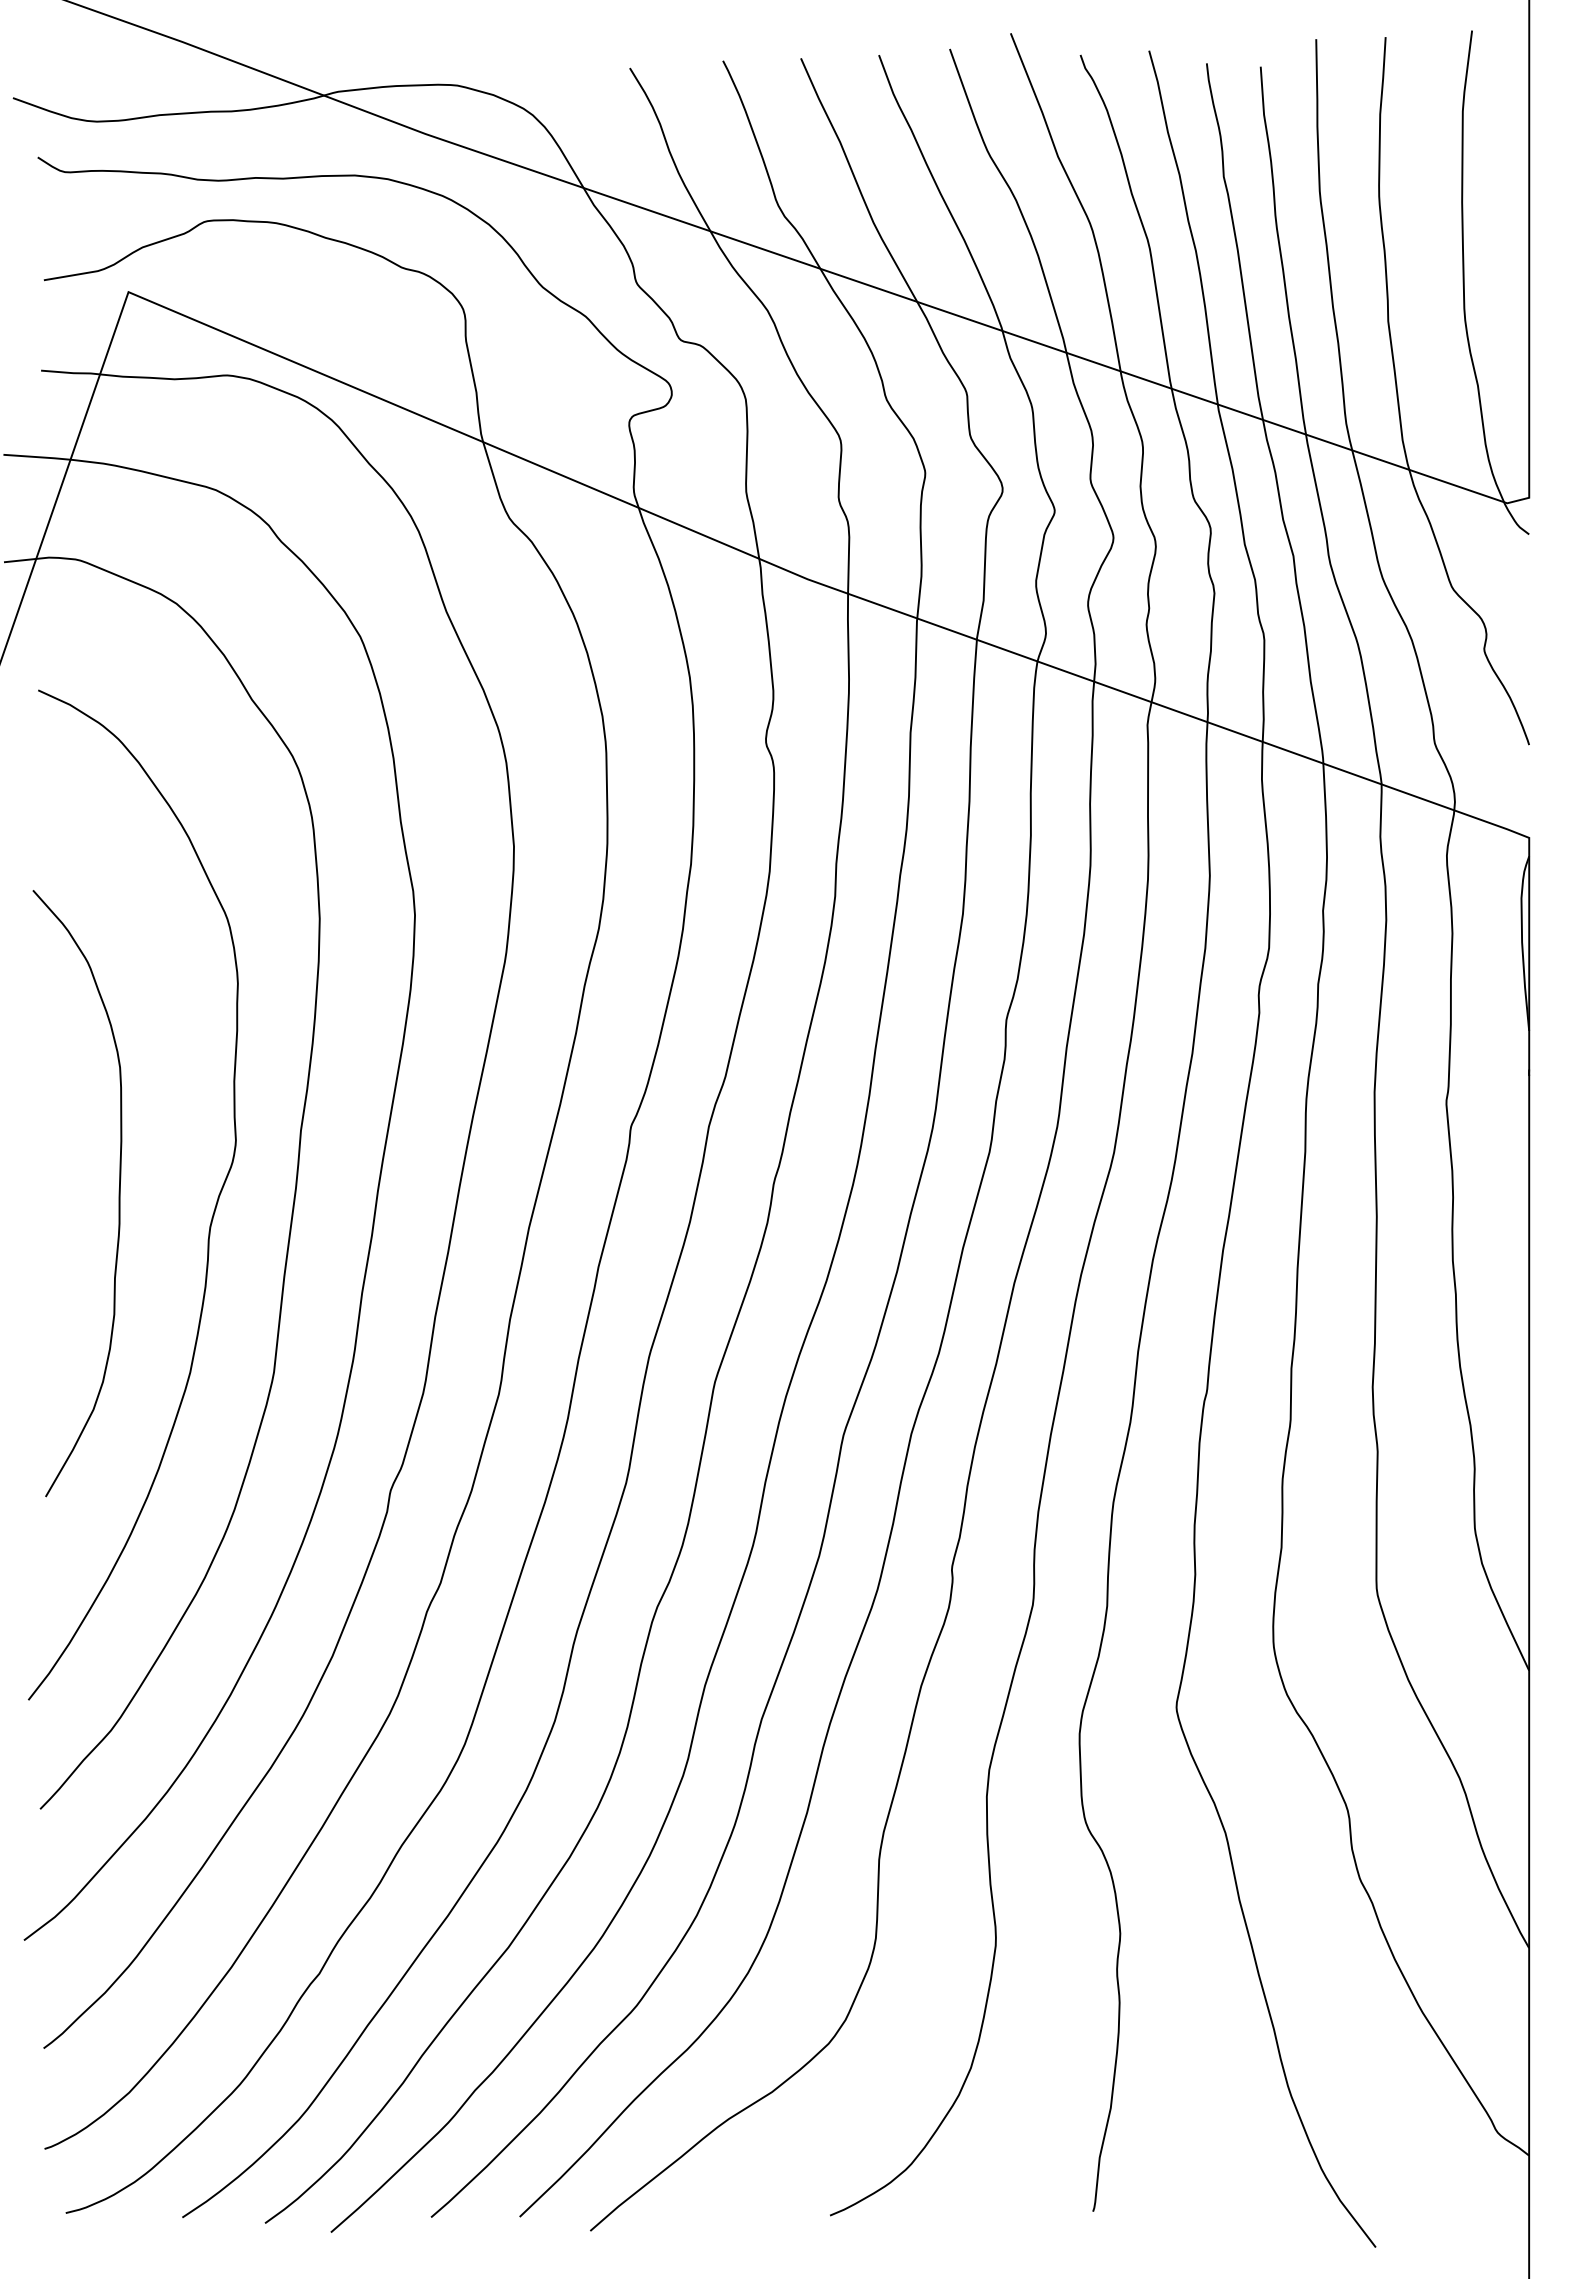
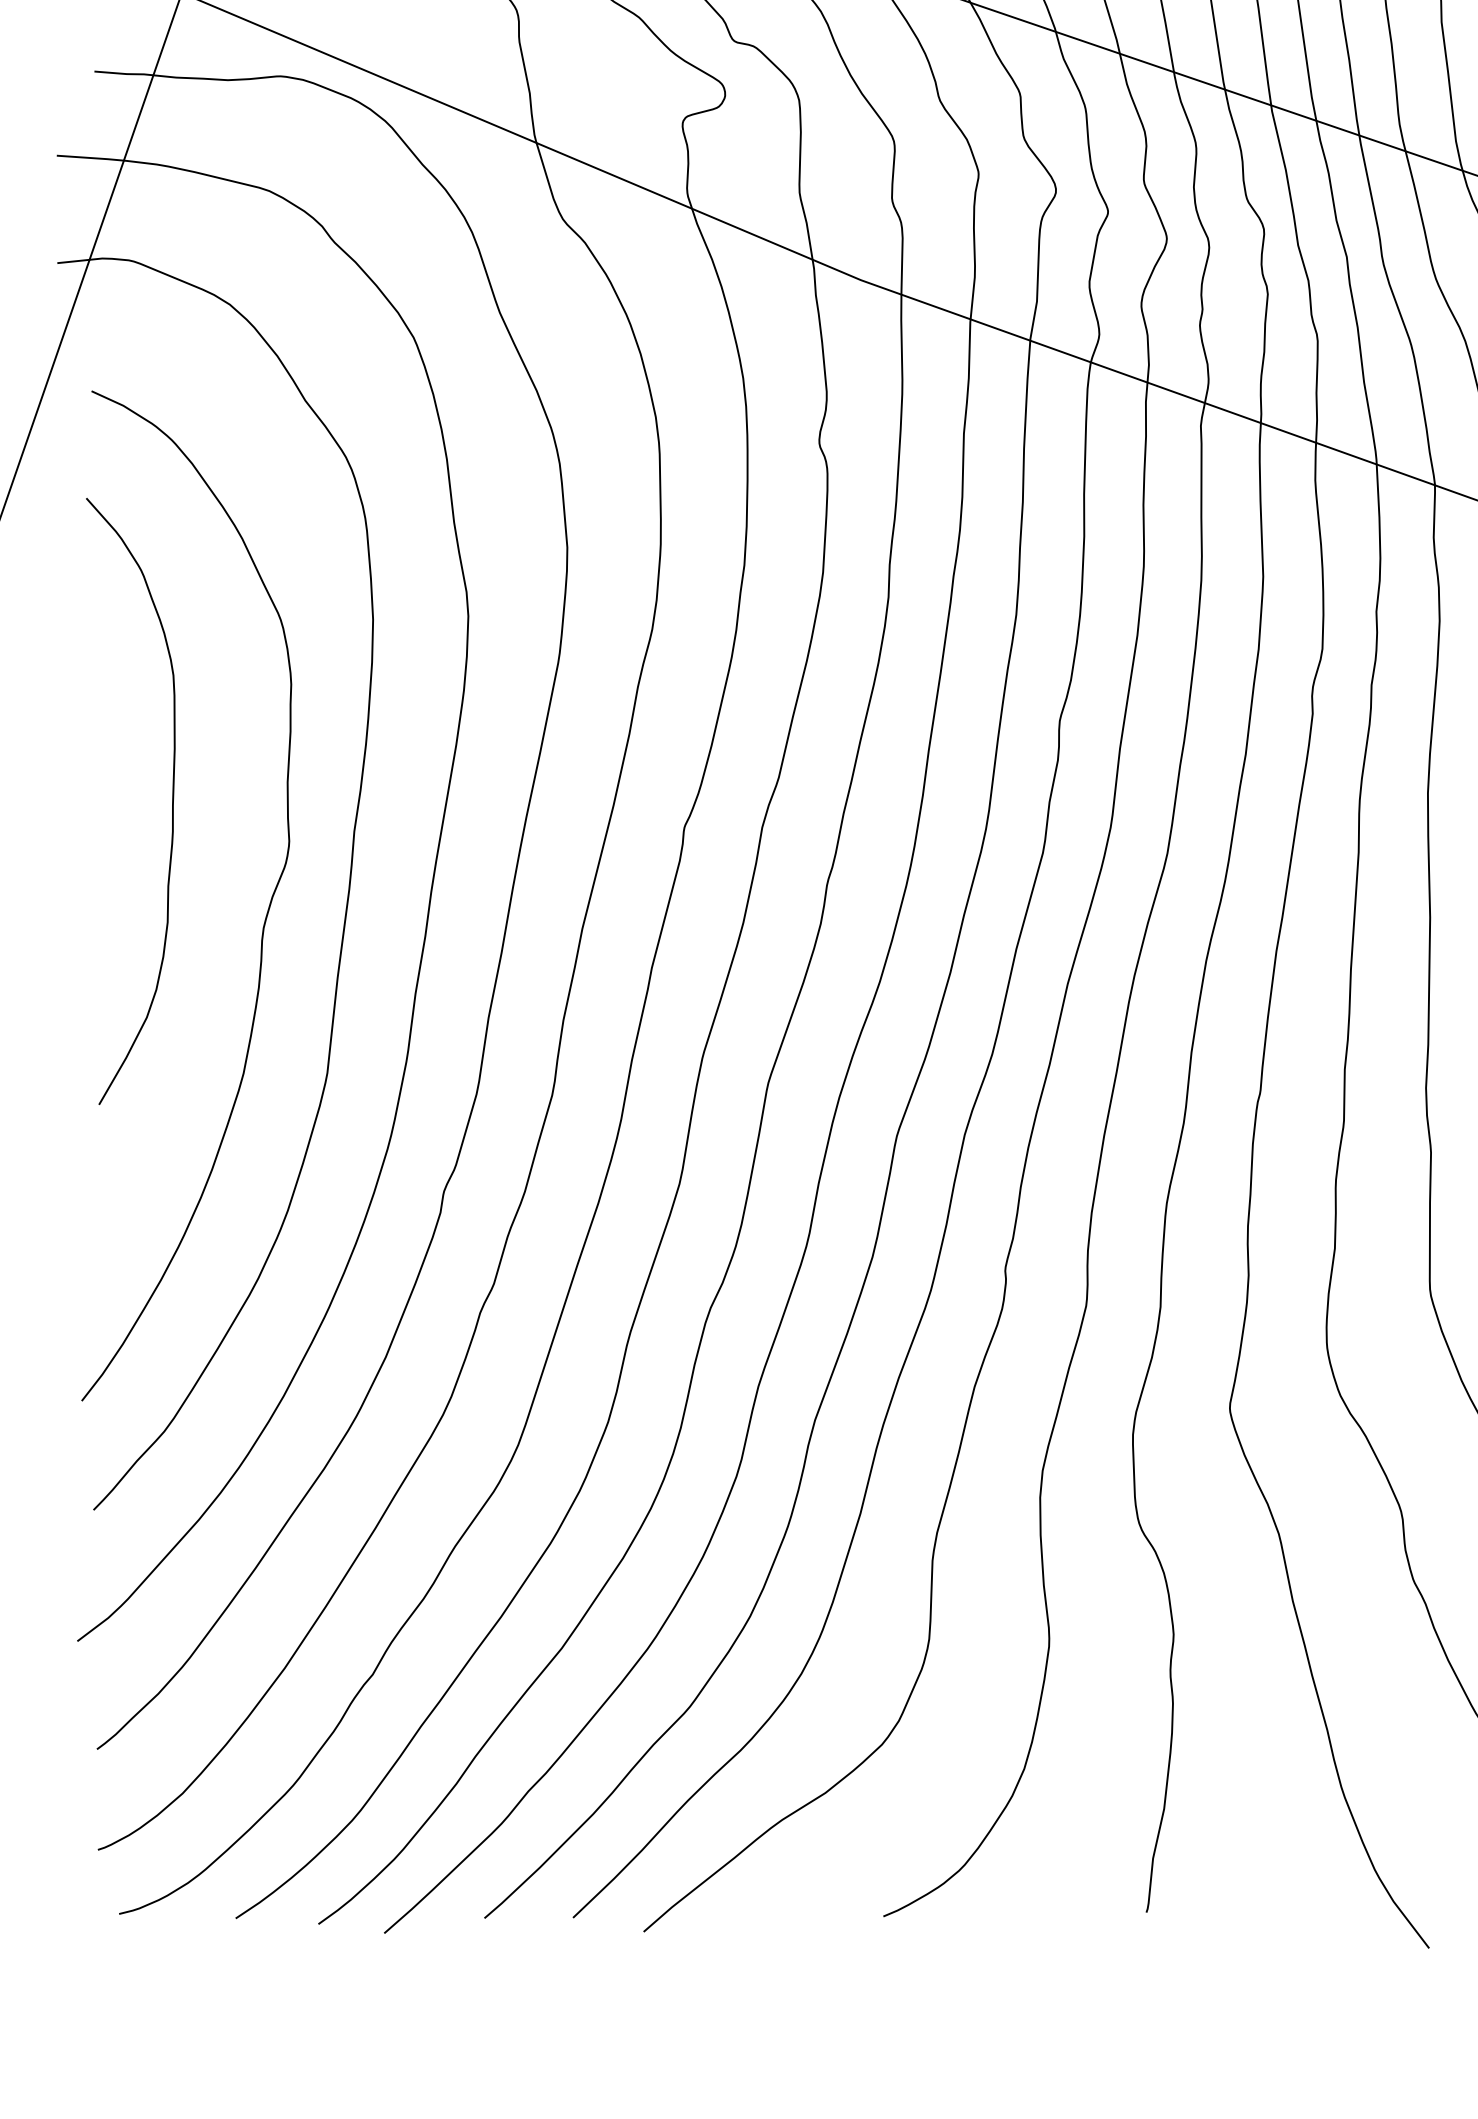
curve: (118, 1193) -> (171, 801), moved

